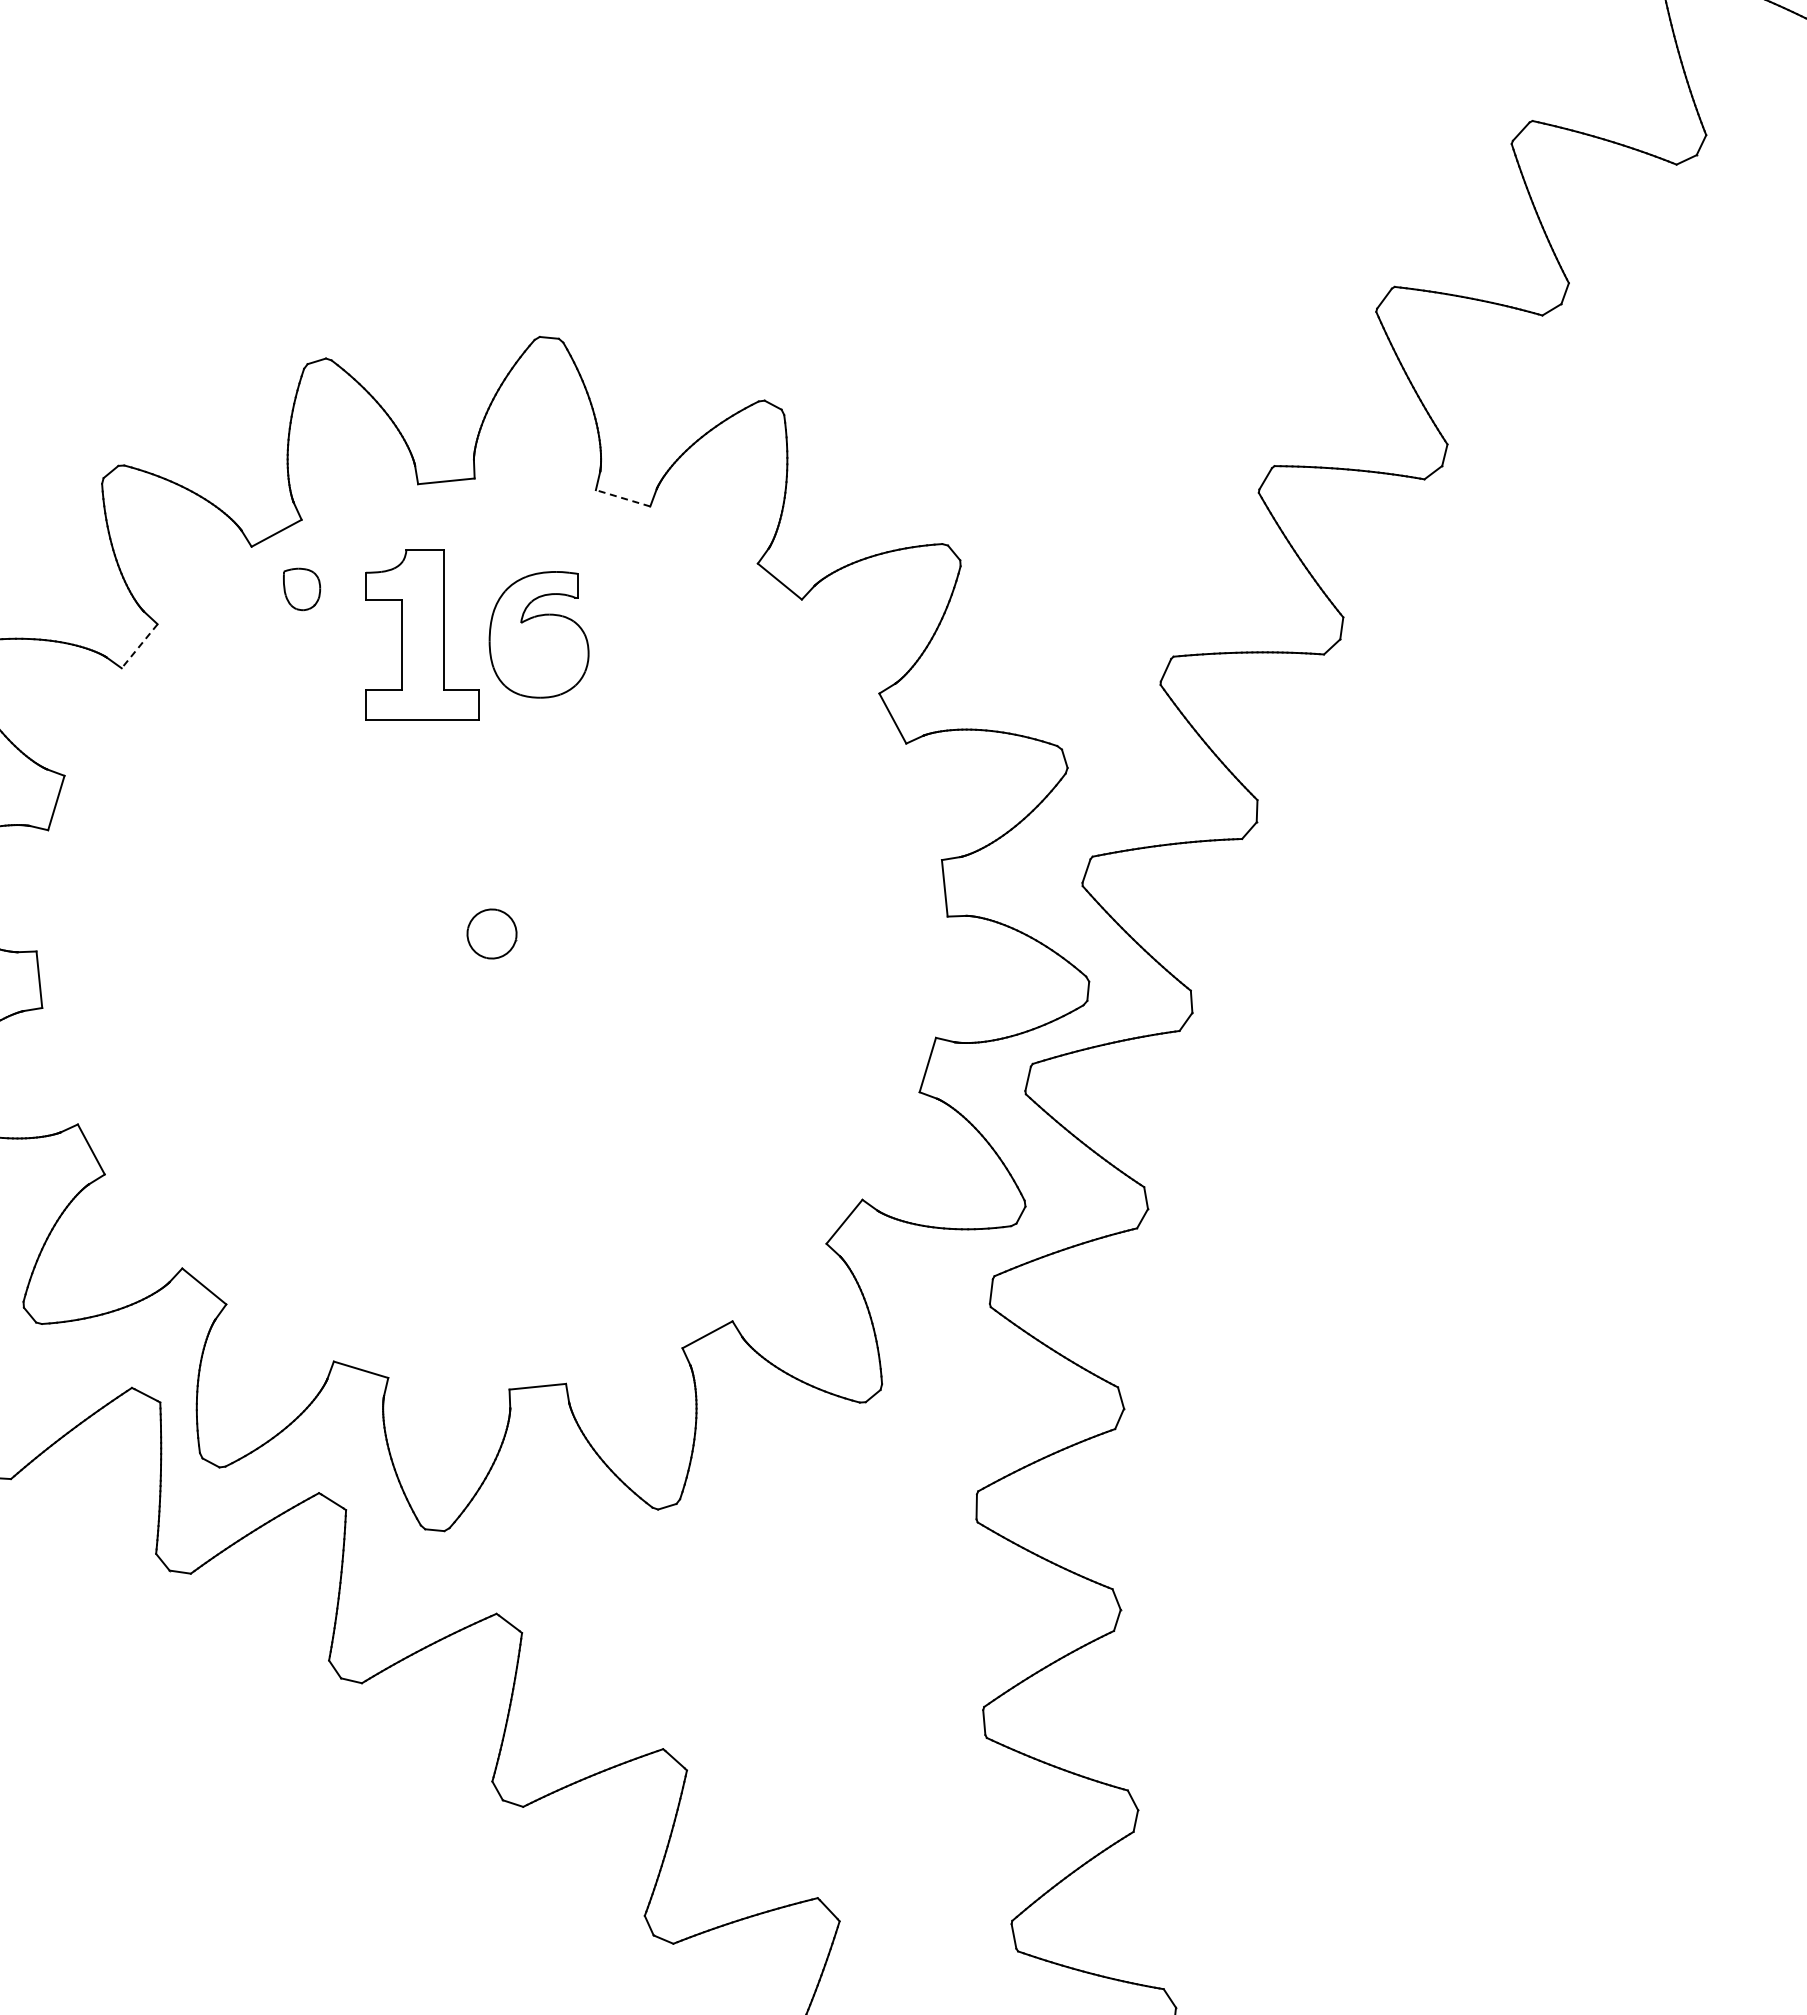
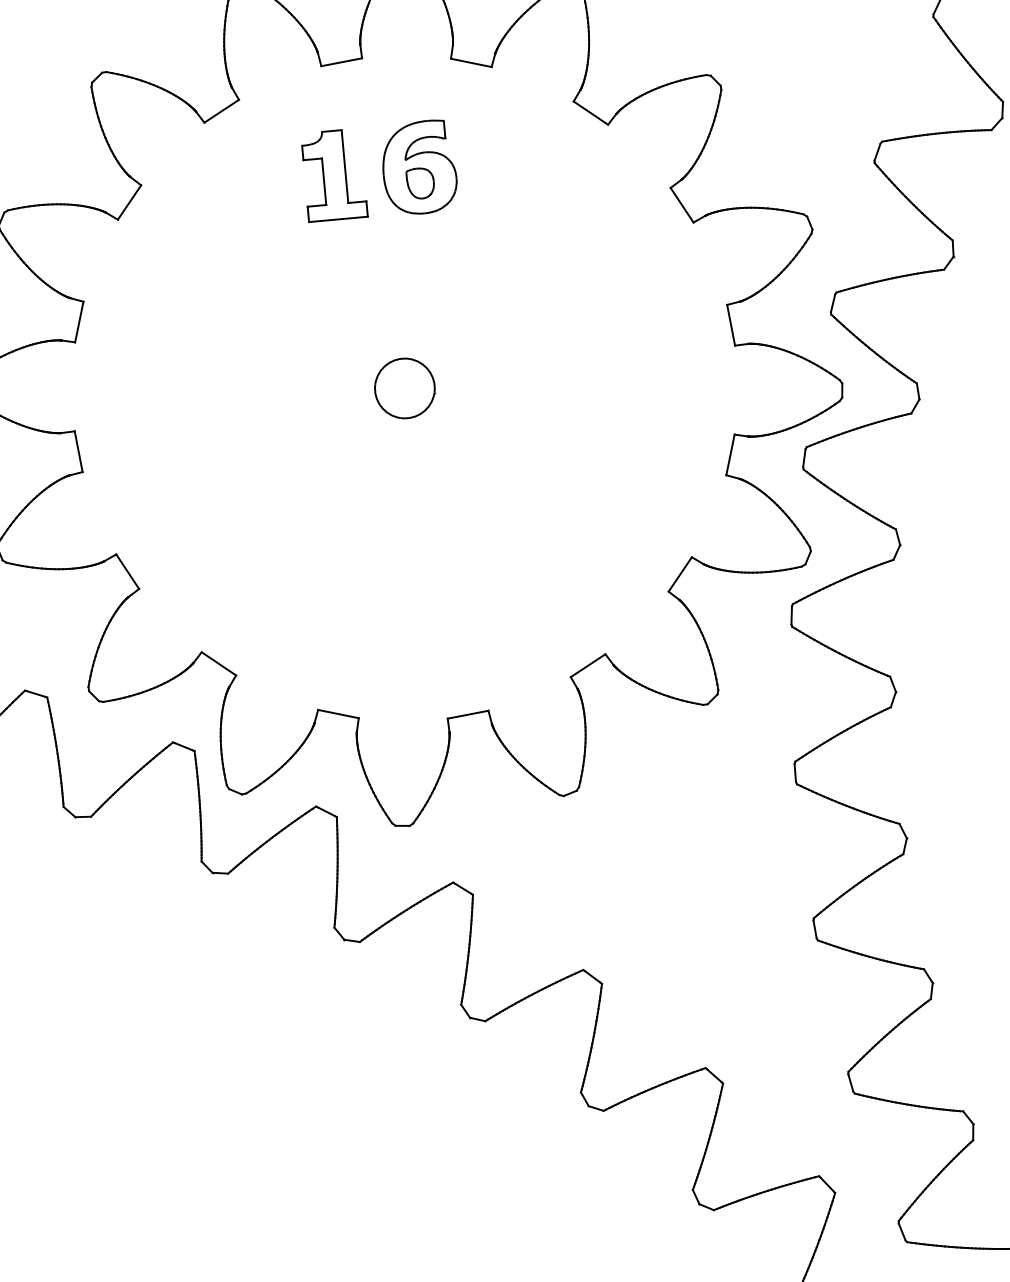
line: (622, 498) -> (470, 63), dashed -> solid
part: (302, 589) -> (421, 183), moved
part: (422, 634) -> (334, 175), size x0.71
line: (139, 646) -> (129, 202), dashed -> solid
part: (491, 933) -> (404, 388), size x1.67

